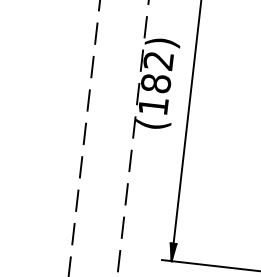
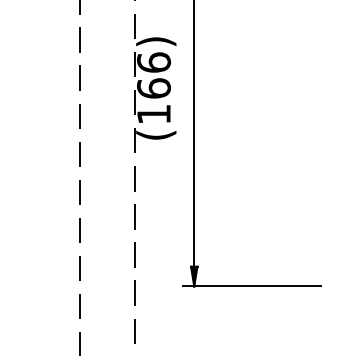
text: (157, 72) -> (154, 75), (182) -> (166)

